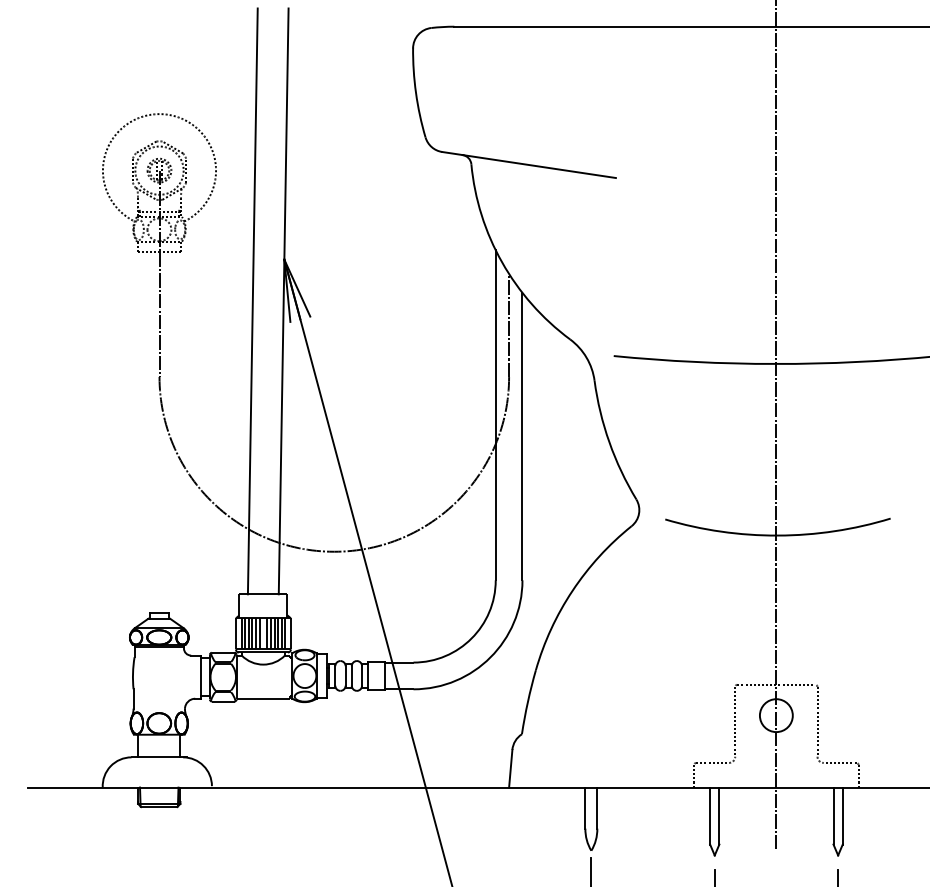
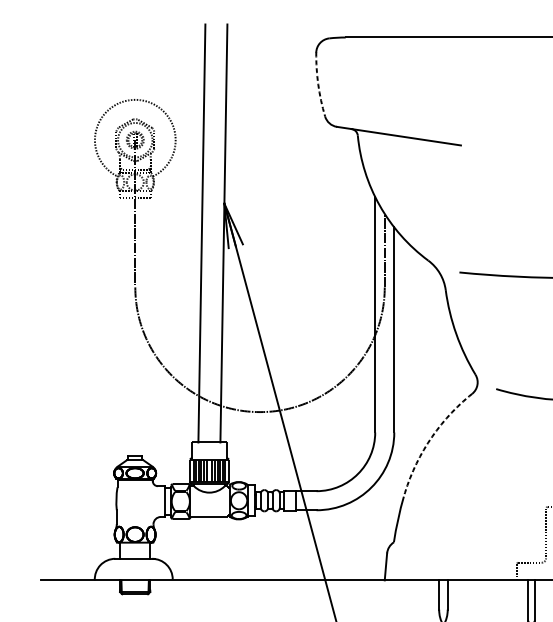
arc: (416, 93) -> (318, 85), solid -> dashed
arc: (572, 590) -> (429, 439), solid -> dashed

